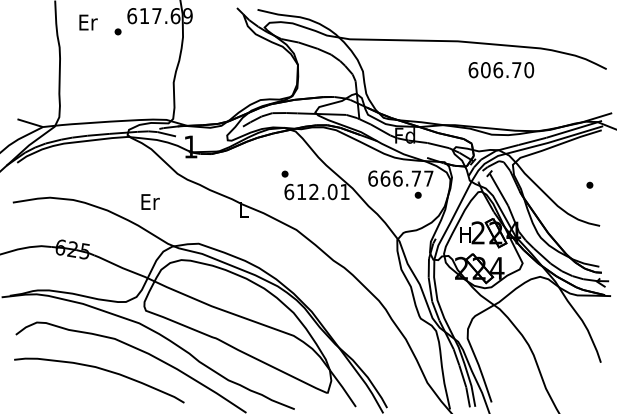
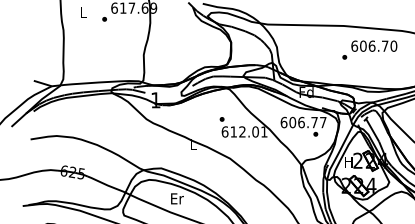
text: (88, 22) -> (83, 12), Er -> L
part: (459, 85) -> (344, 57), added
text: (385, 178) -> (292, 122), 666.77 -> 606.77
text: (150, 201) -> (177, 198), moved

